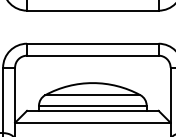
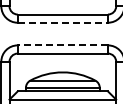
line: (93, 10) -> (63, 22), solid -> dashed
line: (92, 43) -> (62, 45), solid -> dashed

